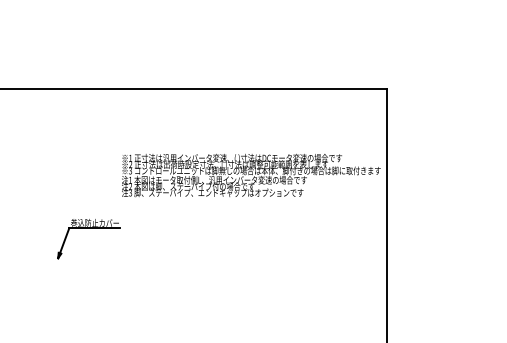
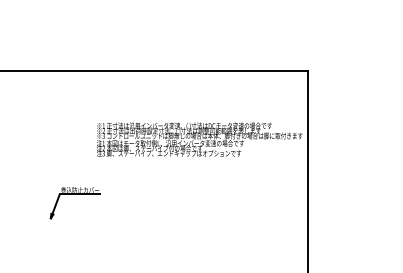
part: (88, 228) -> (75, 194), moved

